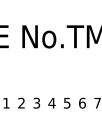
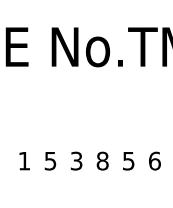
text: (21, 102) -> (50, 159), 2 -> 5
text: (51, 102) -> (101, 159), 4 -> 8

